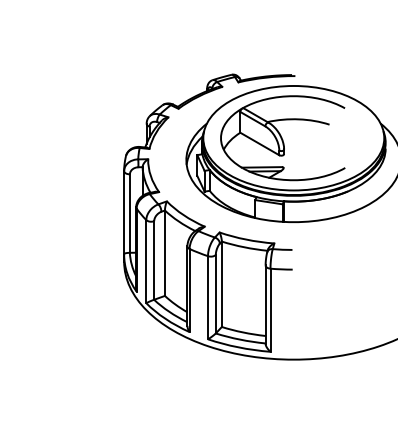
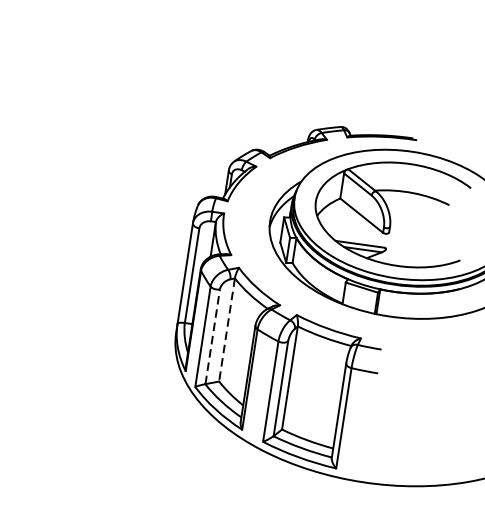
line: (164, 253) -> (226, 330), solid -> dashed
line: (154, 260) -> (213, 336), solid -> dashed

